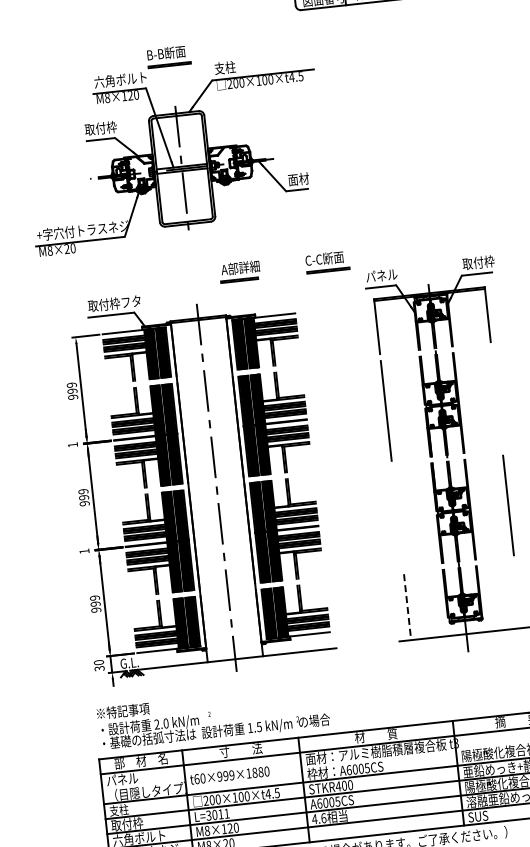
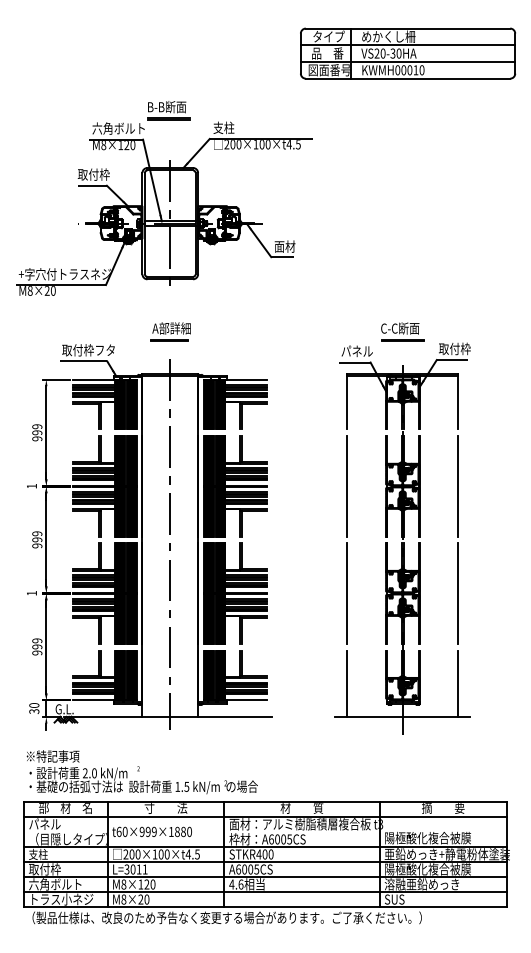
part: (327, 261) -> (402, 331), moved
part: (239, 271) -> (170, 331), moved
line: (497, 399) -> (458, 486), added
line: (398, 517) -> (347, 593), added
line: (518, 594) -> (458, 683), added
line: (408, 607) -> (347, 684), dashed -> solid

